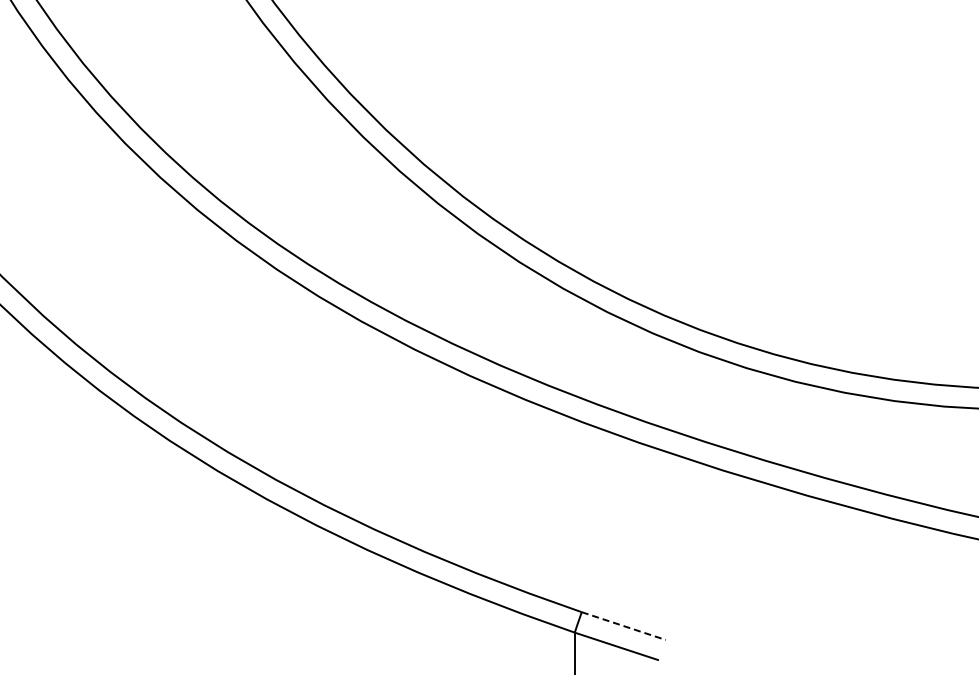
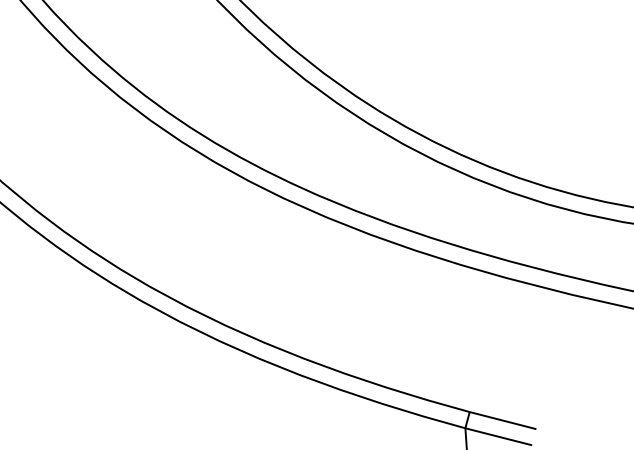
line: (624, 626) -> (503, 420), dashed -> solid

